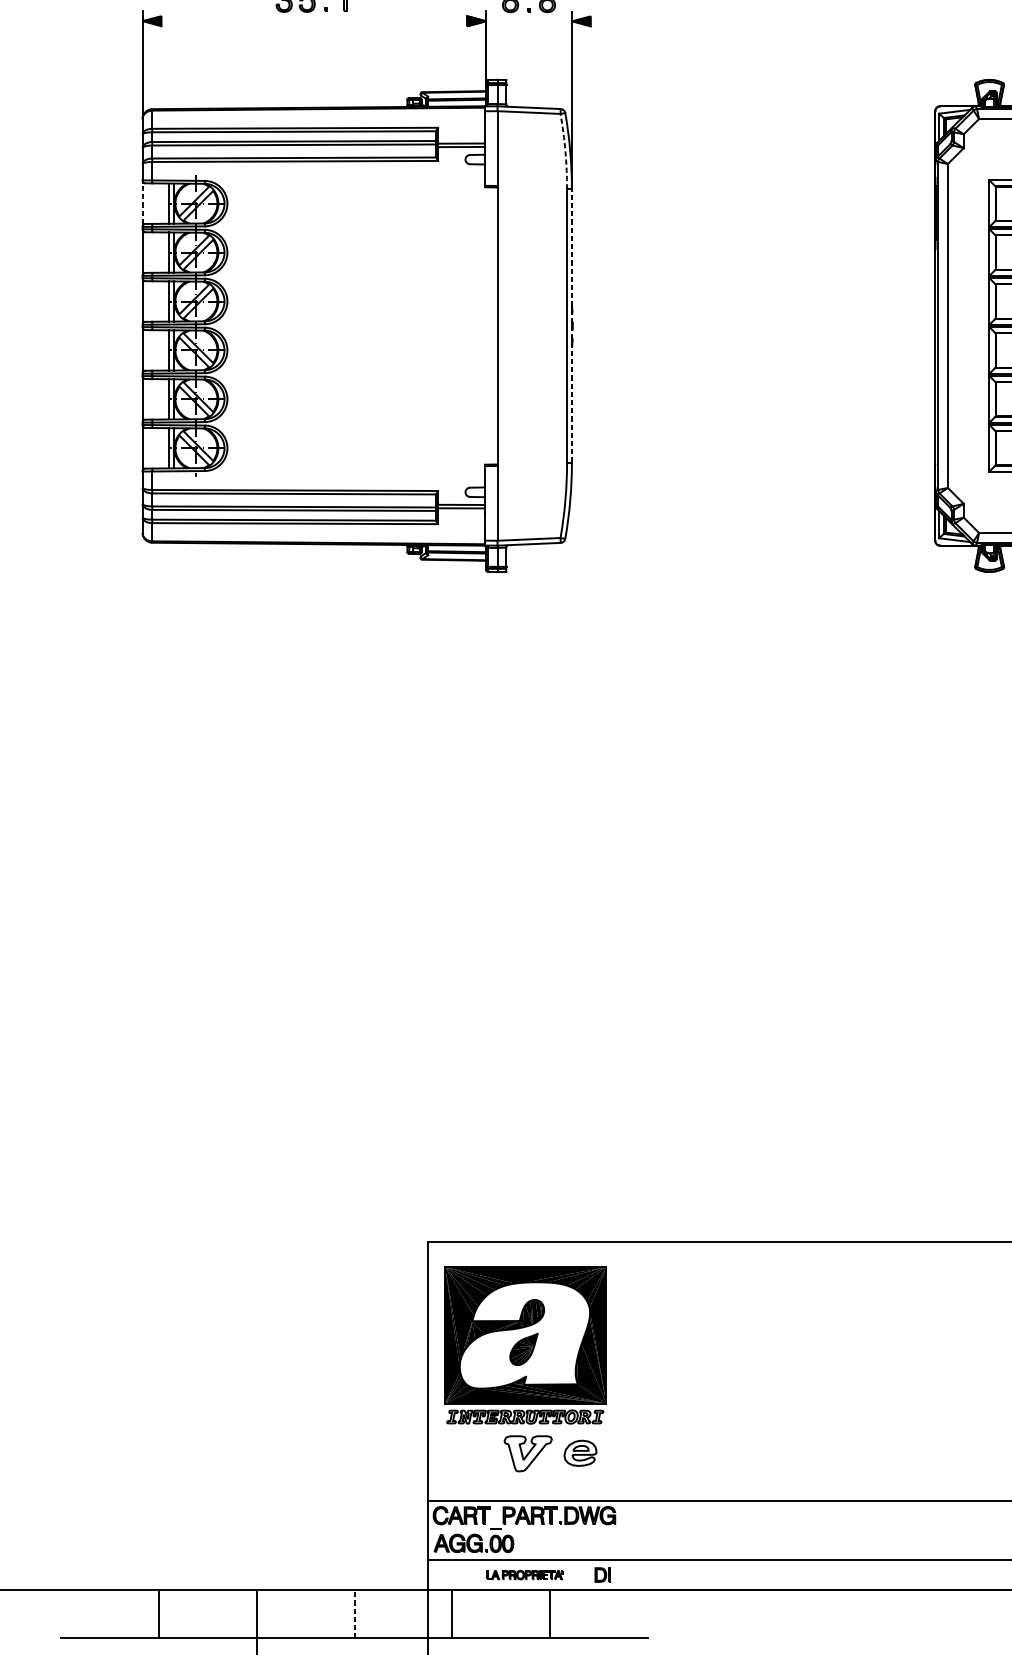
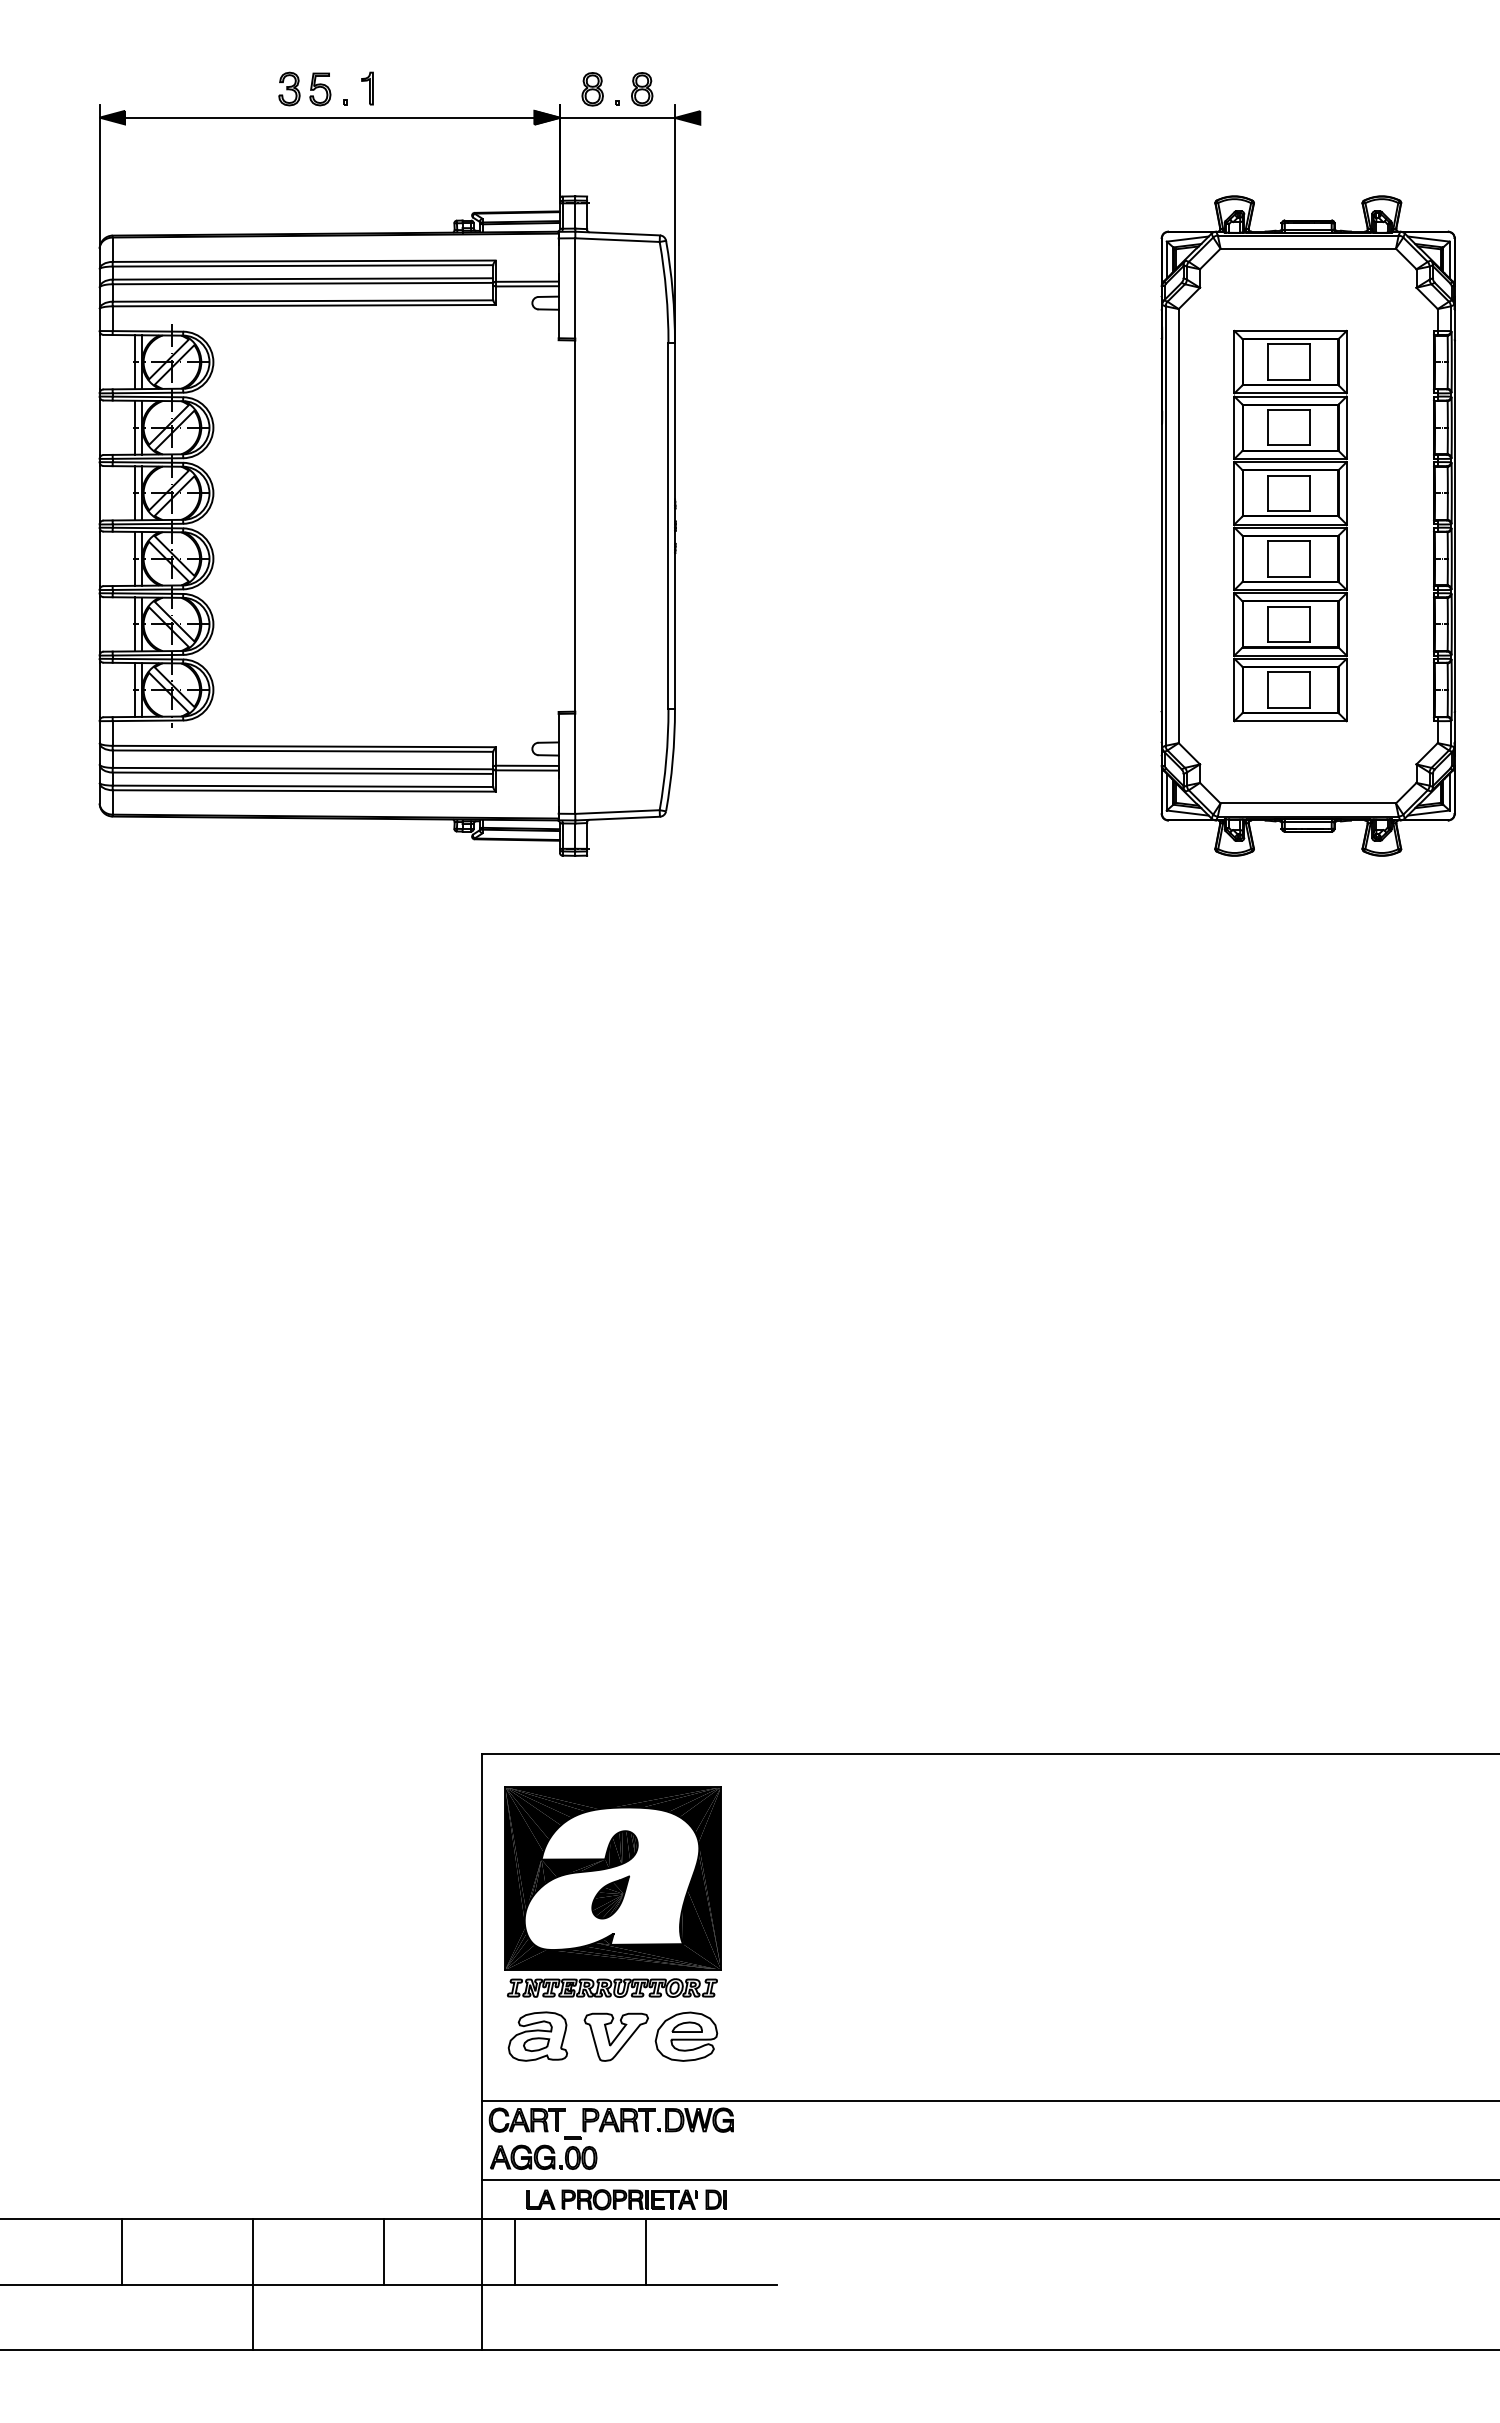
line: (314, 21) -> (329, 117), added
line: (528, 21) -> (616, 117), added
arc: (565, 151) -> (666, 292), dashed -> solid
line: (142, 203) -> (99, 361), dashed -> solid
line: (571, 325) -> (674, 525), dashed -> solid
part: (469, 1453) -> (537, 2036), added
part: (580, 1453) -> (686, 2036), size x1.43
part: (524, 1574) -> (611, 2199), size x1.67
line: (354, 1613) -> (383, 2251), dashed -> solid

